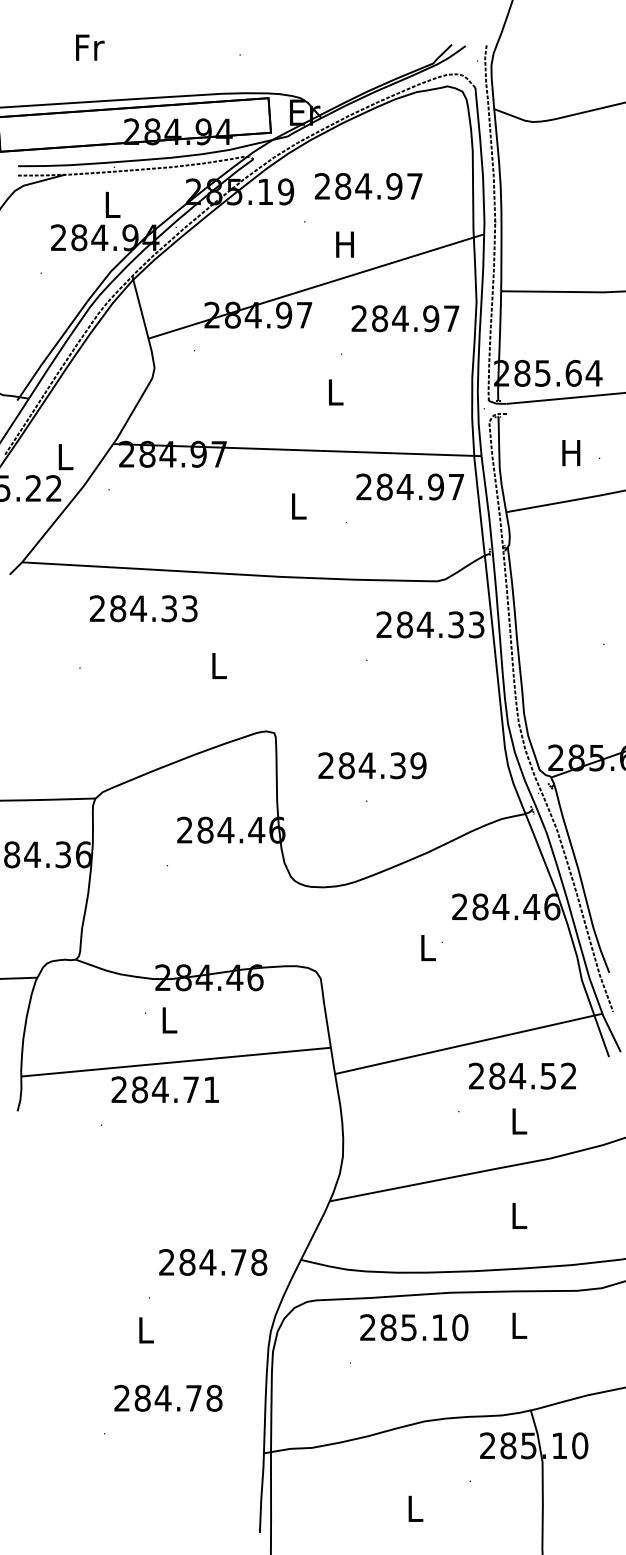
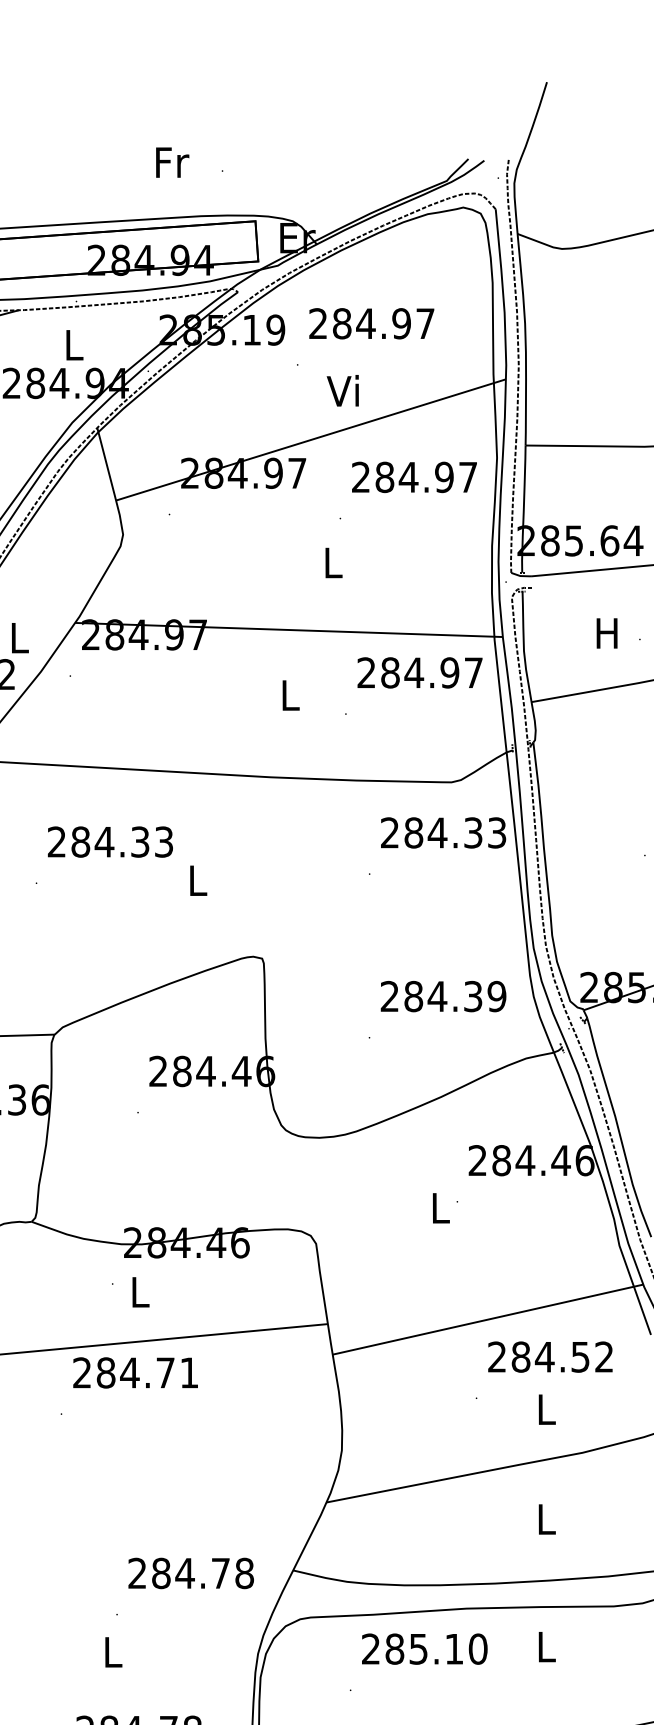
text: (90, 47) -> (172, 162), moved
text: (343, 243) -> (342, 390), H -> Vi
text: (143, 608) -> (110, 841), moved
text: (372, 765) -> (443, 996), moved

